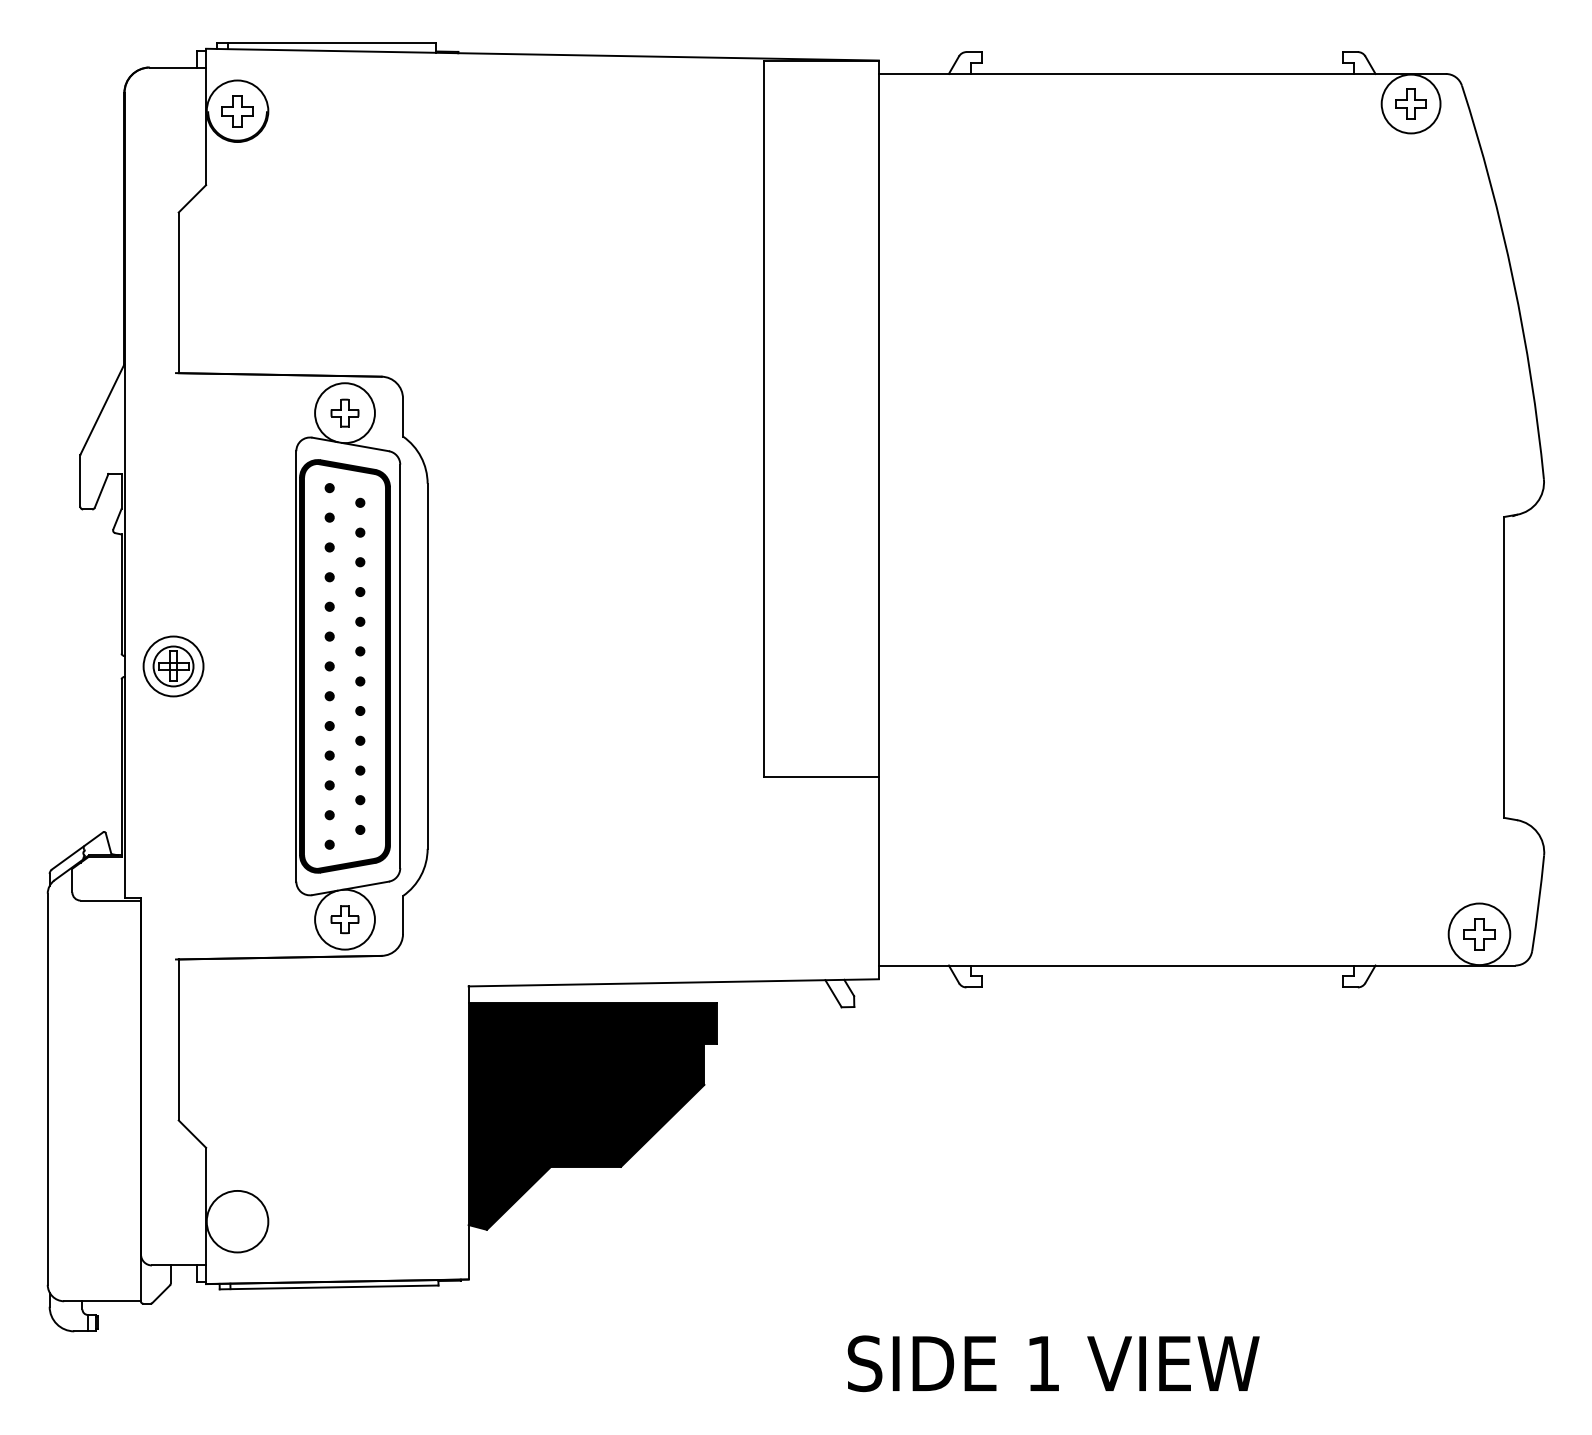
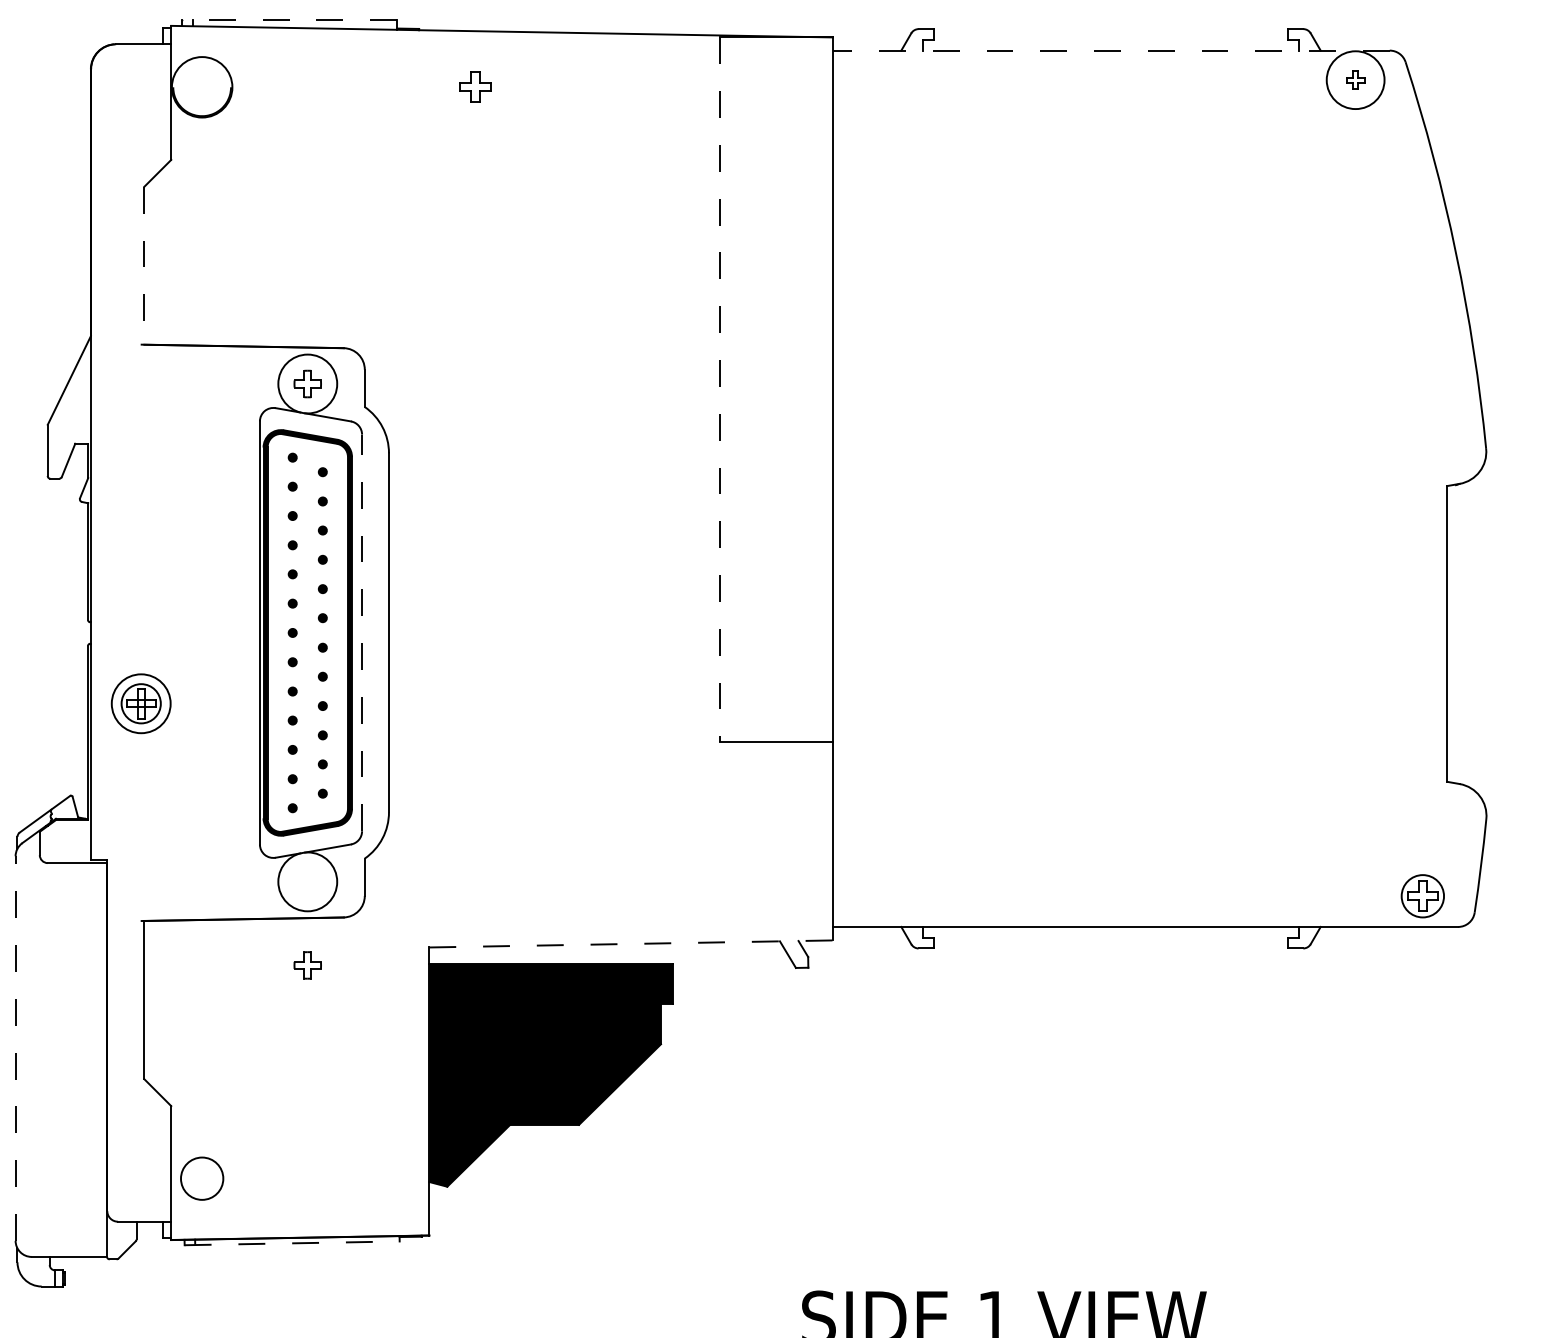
line: (325, 42) -> (288, 19), solid -> dashed
line: (1161, 73) -> (1110, 50), solid -> dashed
part: (1410, 103) -> (1355, 79), size x0.6
part: (237, 111) -> (475, 87), moved
line: (178, 293) -> (144, 266), solid -> dashed
line: (764, 419) -> (720, 390), solid -> dashed
part: (173, 666) -> (141, 703), moved
line: (400, 666) -> (362, 633), solid -> dashed
part: (344, 919) -> (307, 965), moved
circle: (1479, 934) -> (1422, 896), size x0.7
line: (674, 982) -> (631, 943), solid -> dashed
line: (47, 1089) -> (15, 1048), solid -> dashed
circle: (237, 1221) -> (202, 1178), size x0.7
line: (329, 1287) -> (292, 1243), solid -> dashed

